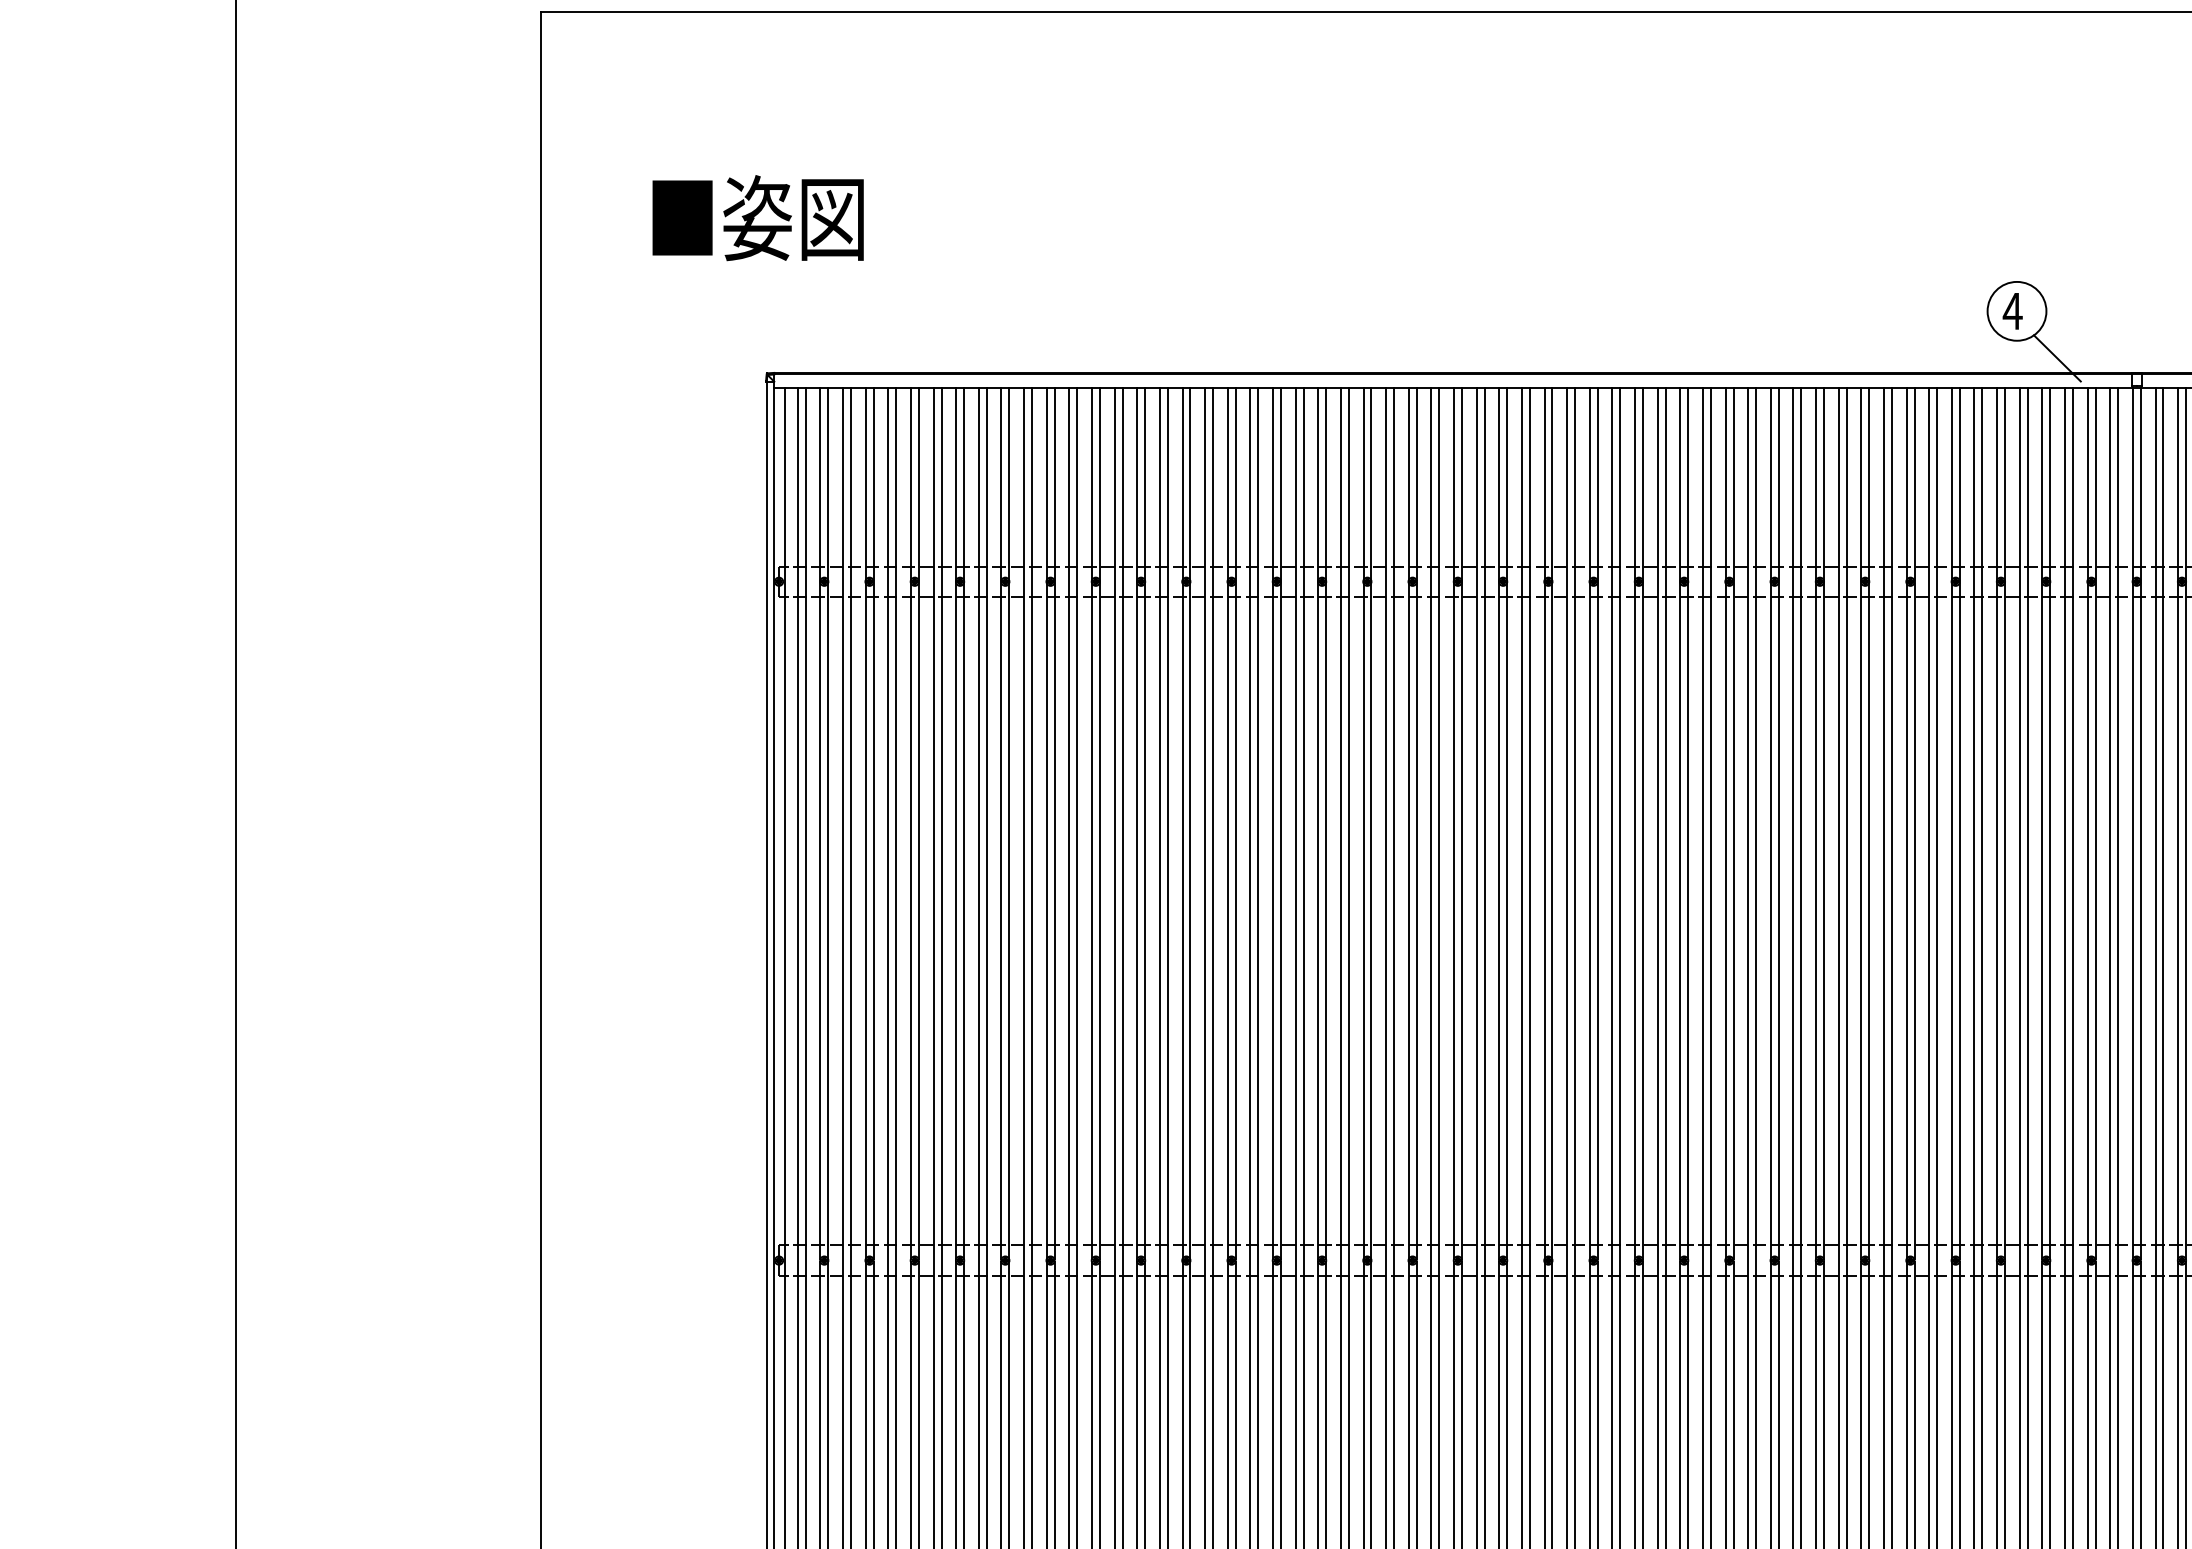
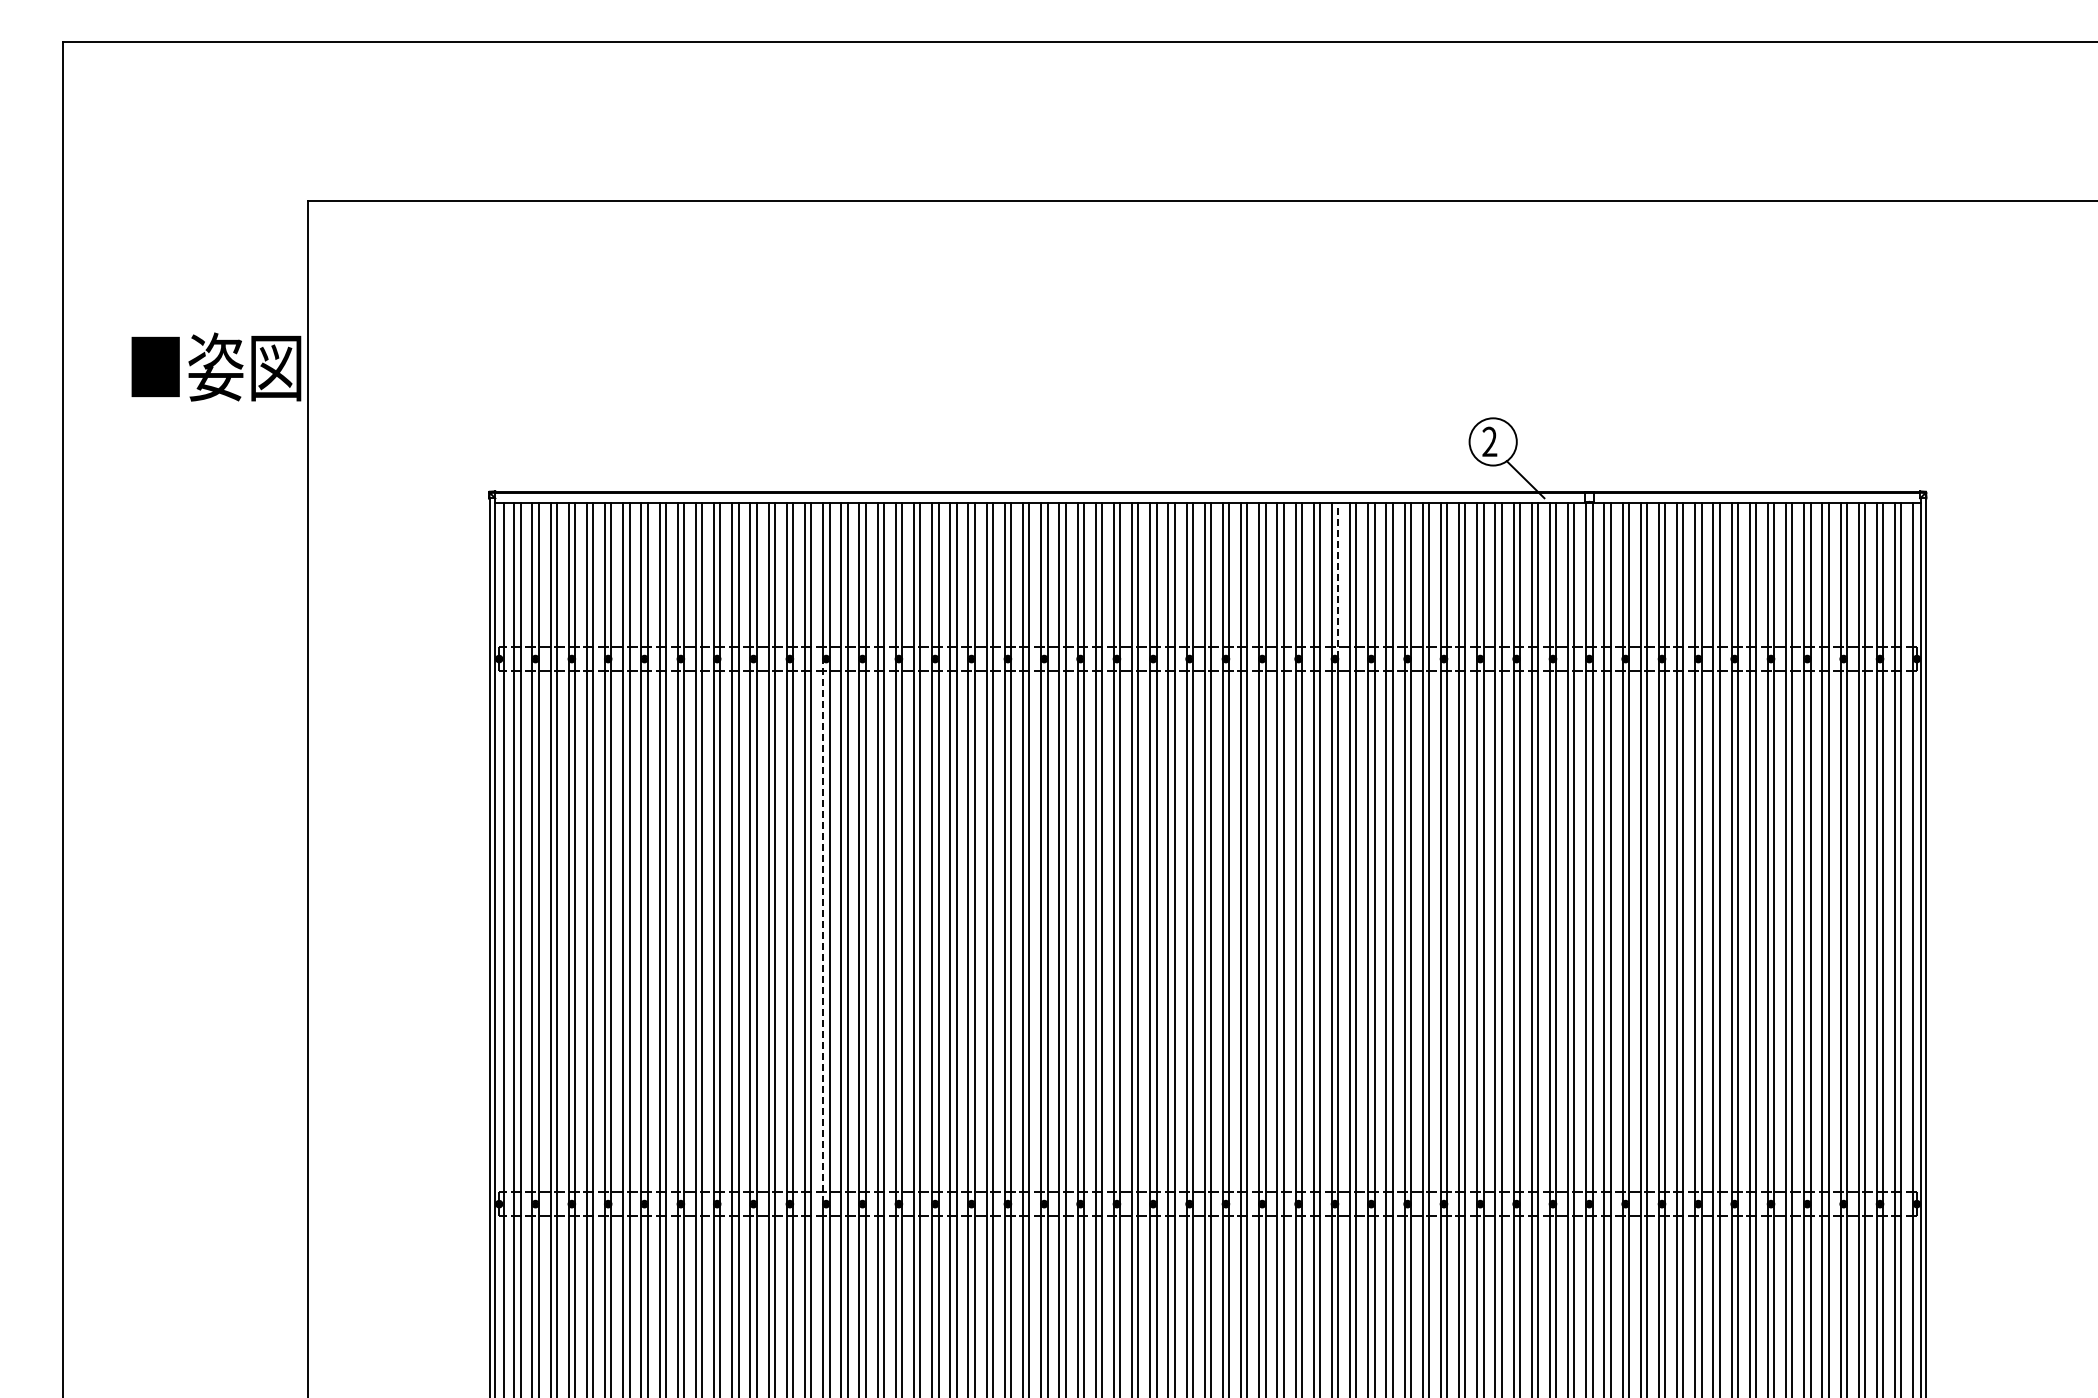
text: (758, 217) -> (216, 366), moved
text: (2012, 310) -> (1489, 441), 4 -> 2
line: (1824, 483) -> (1338, 580), solid -> dashed
line: (1182, 921) -> (823, 931), solid -> dashed

